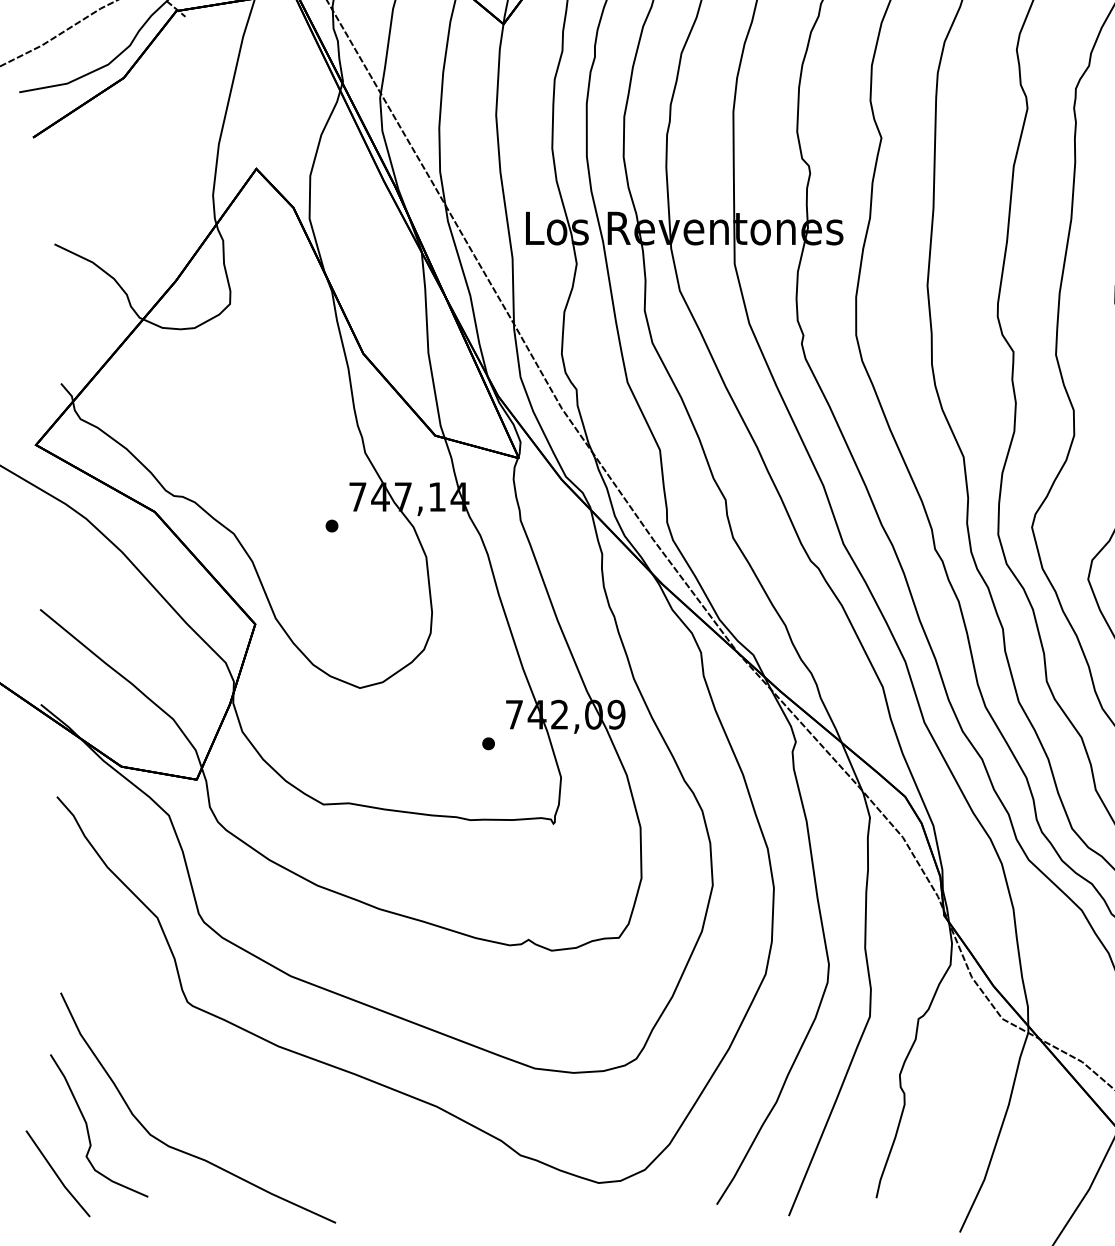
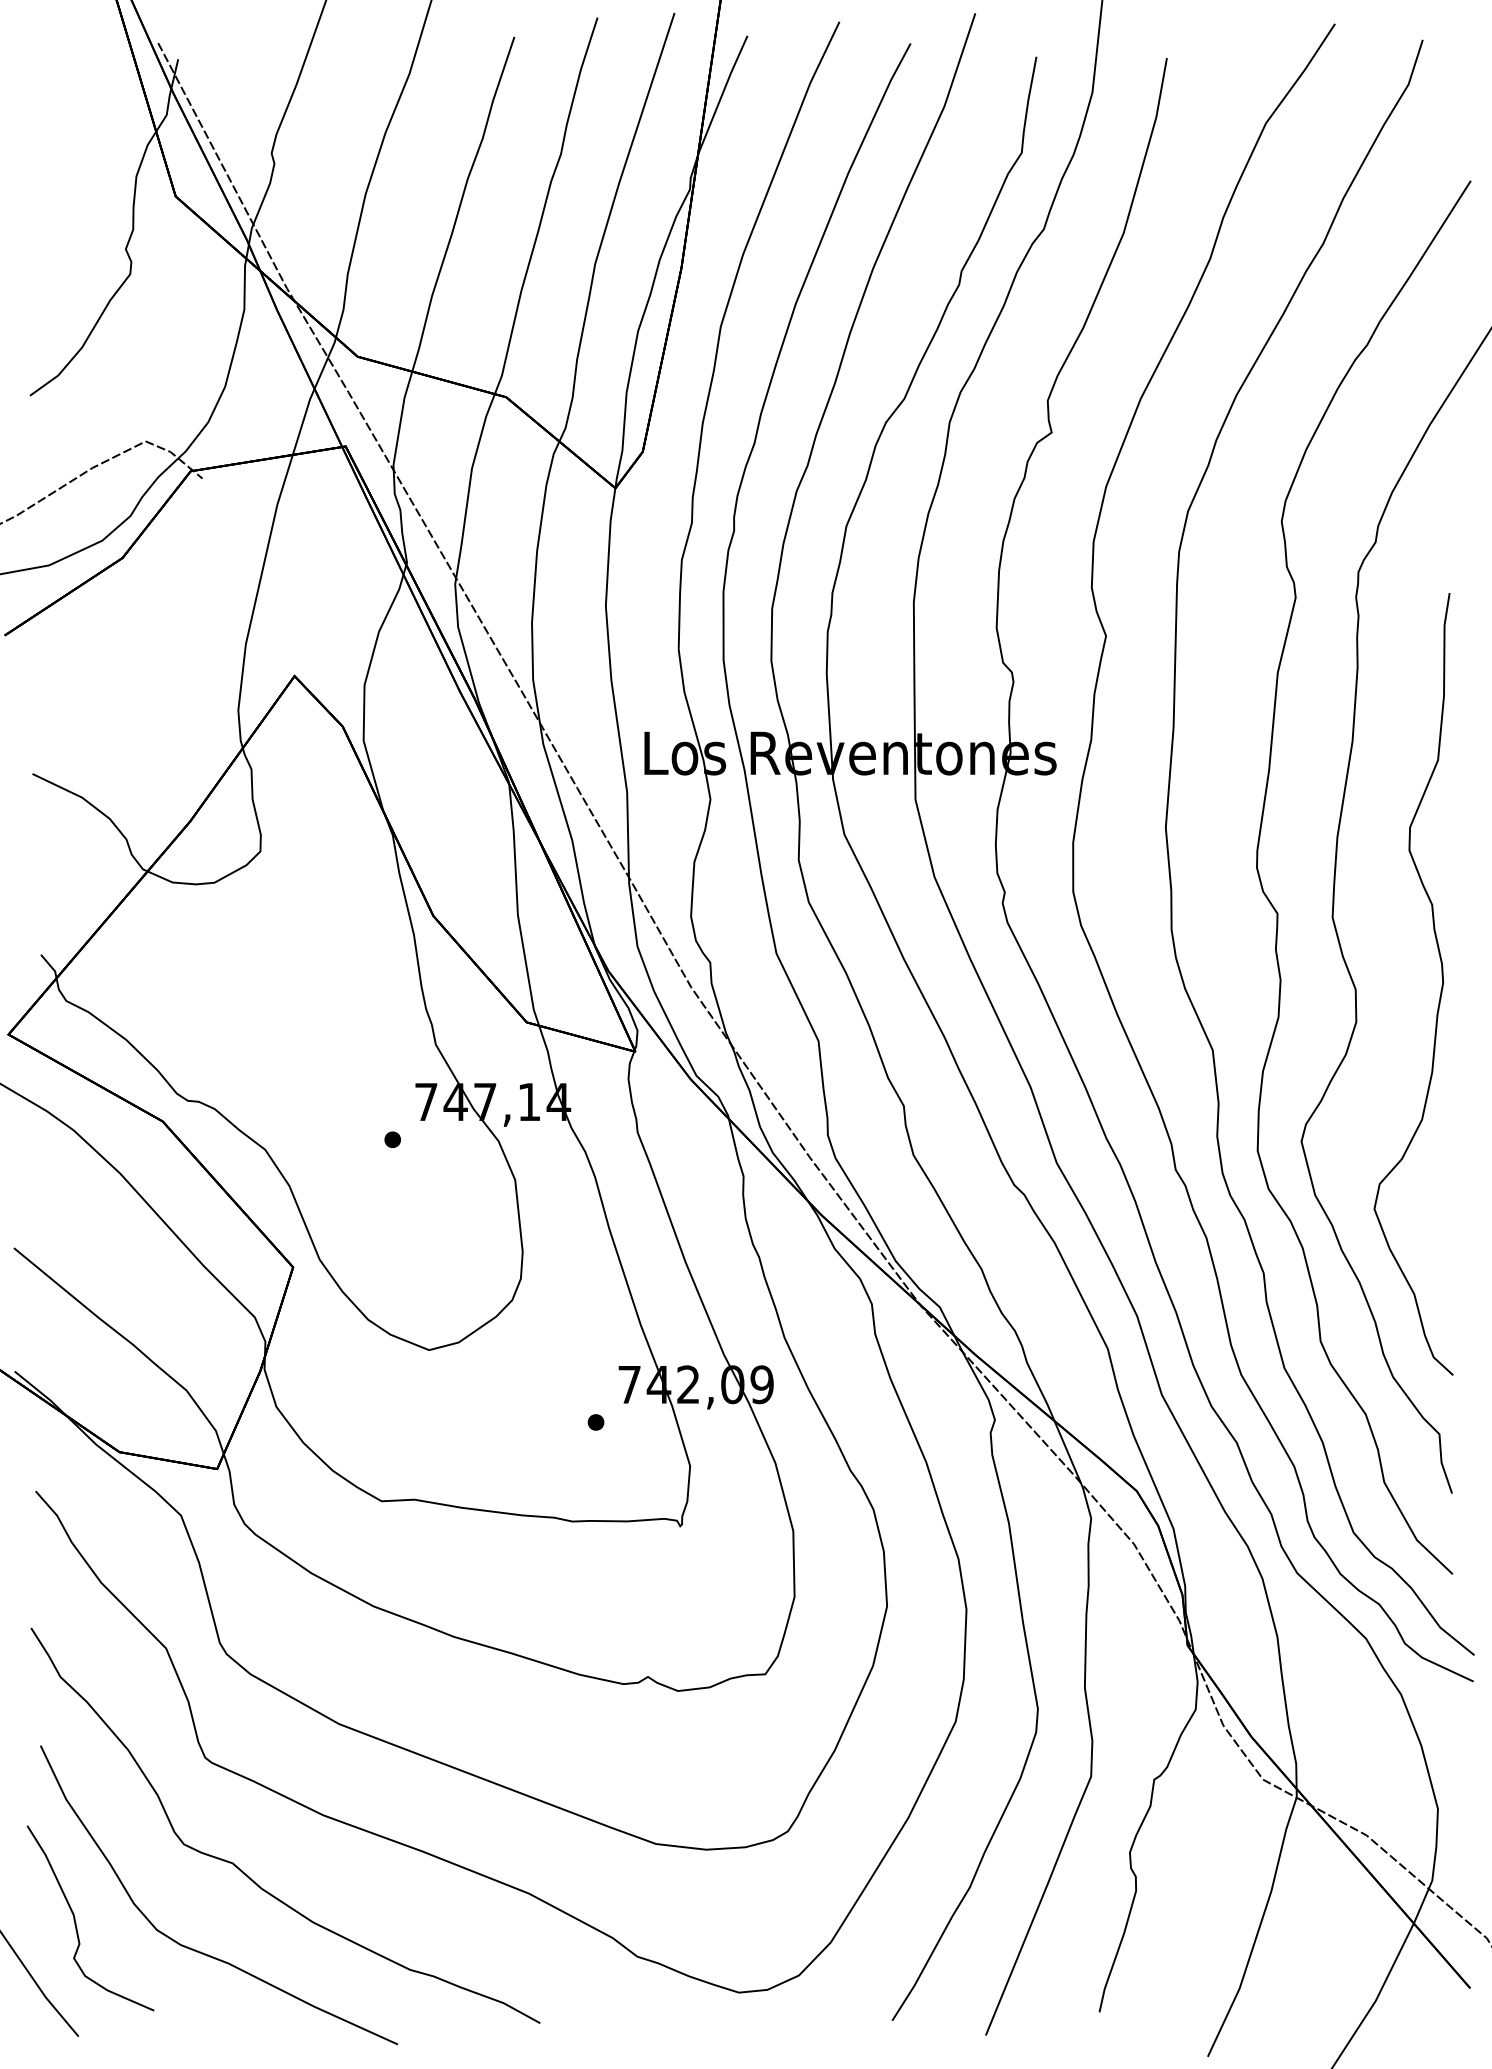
curve: (220, 1092) -> (248, 1875), added

